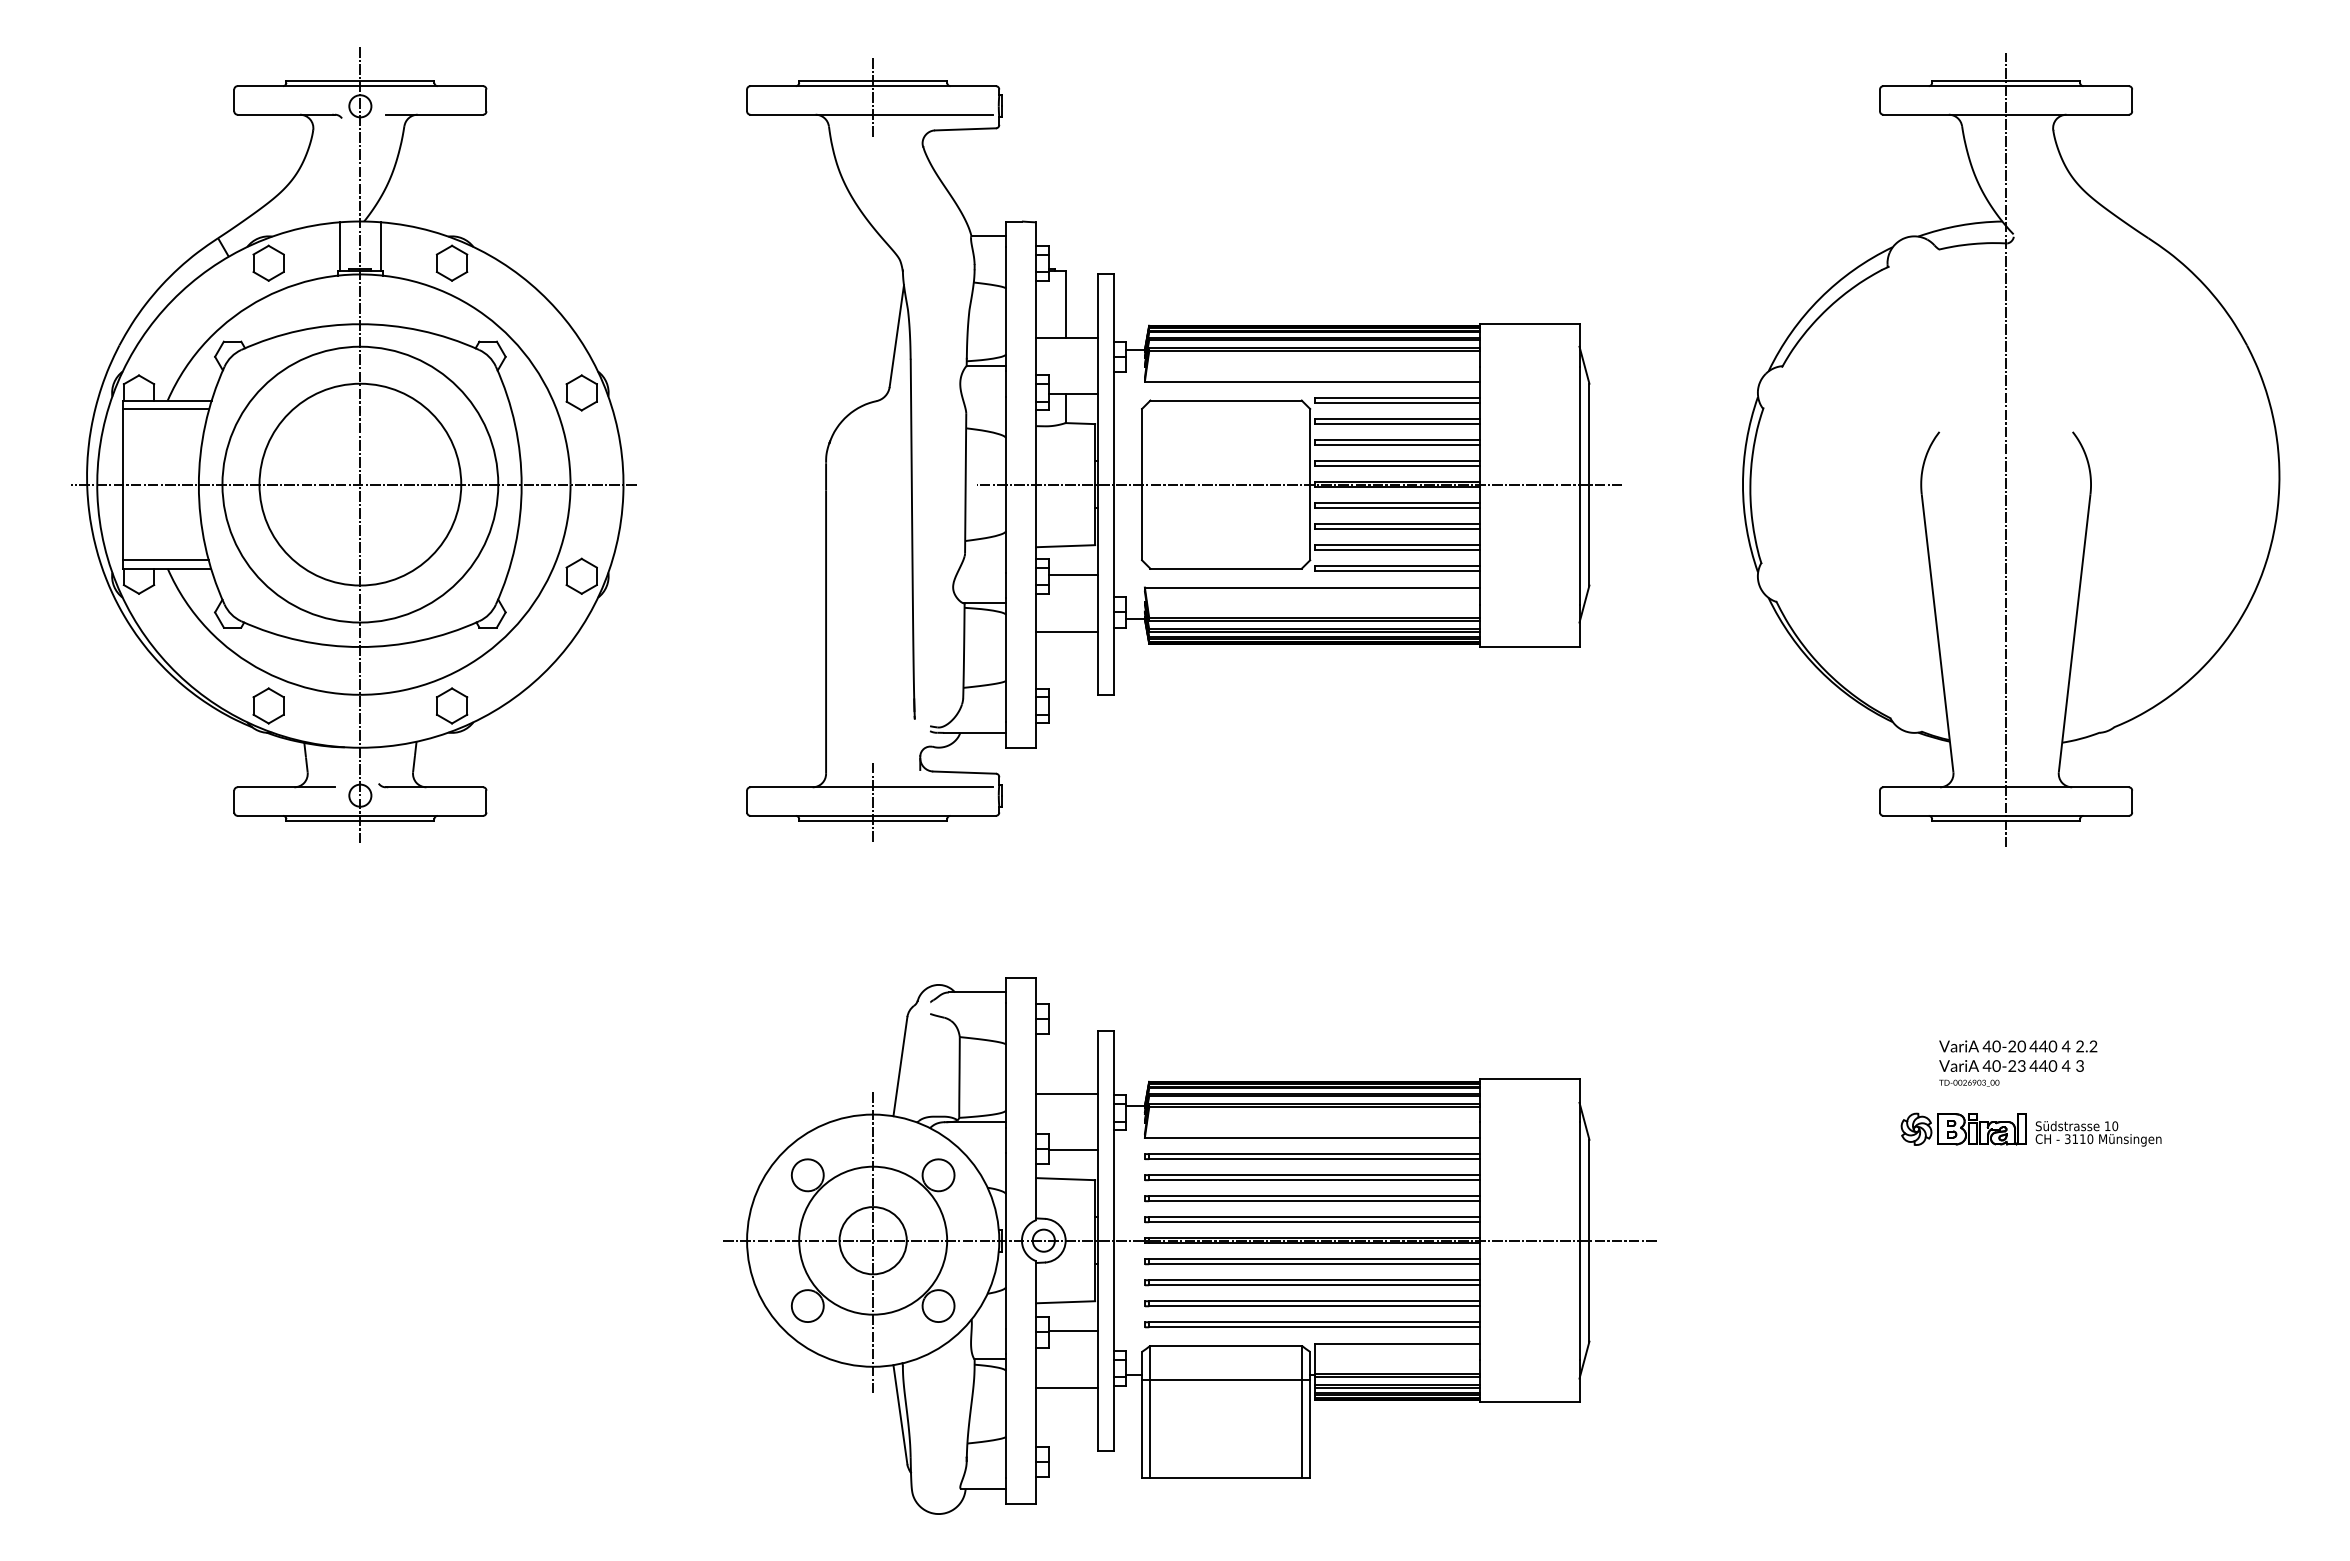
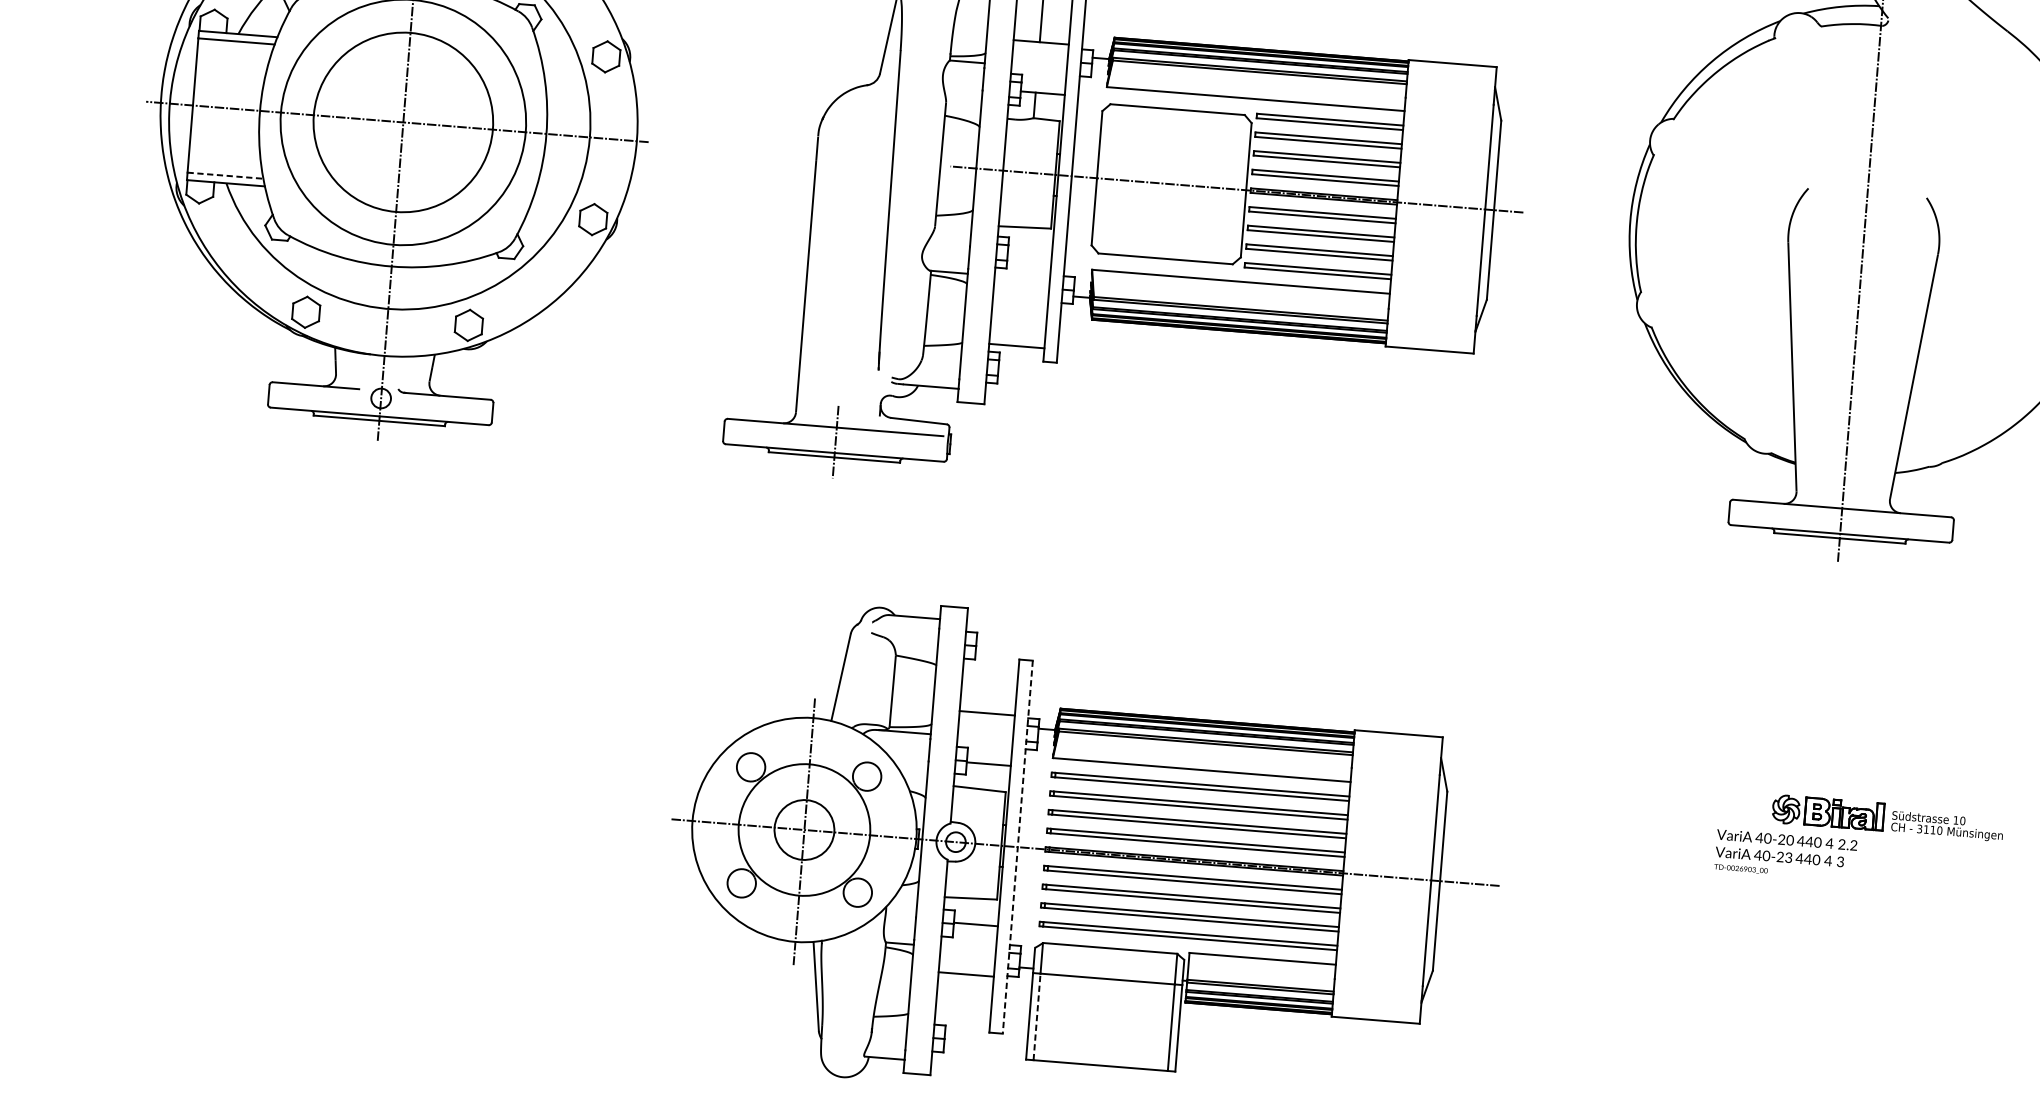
line: (166, 560) -> (225, 175), solid -> dashed
line: (1073, 575) -> (1029, 253), removed
line: (1067, 631) -> (1016, 345), moved
text: (2018, 1063) -> (1786, 855), moved
part: (2030, 1129) -> (1887, 817), moved
line: (1113, 1241) -> (1017, 847), solid -> dashed
line: (1150, 1429) -> (1037, 1017), solid -> dashed

